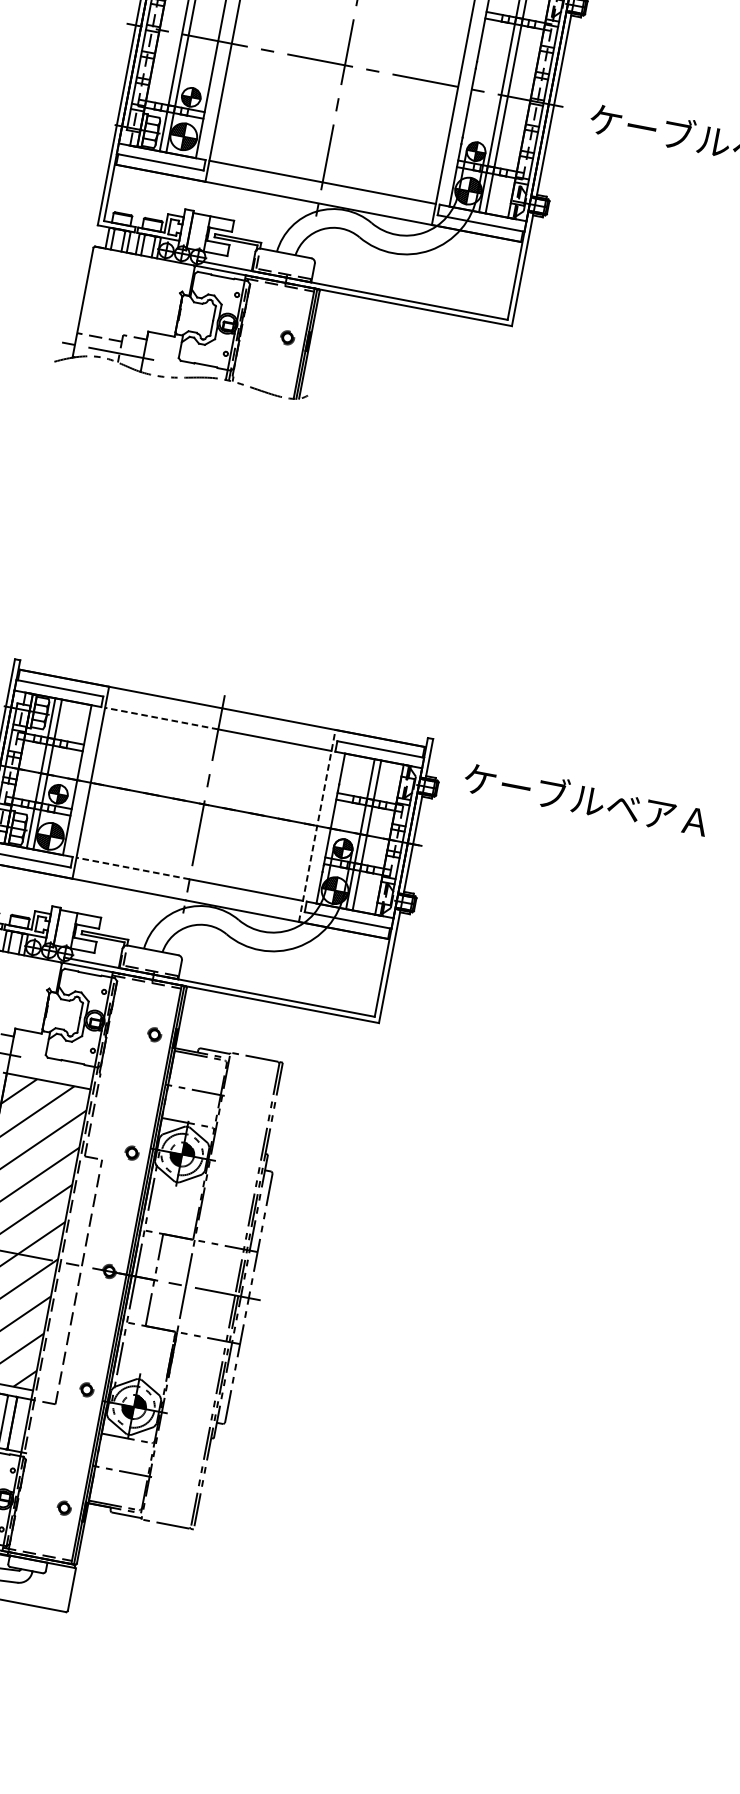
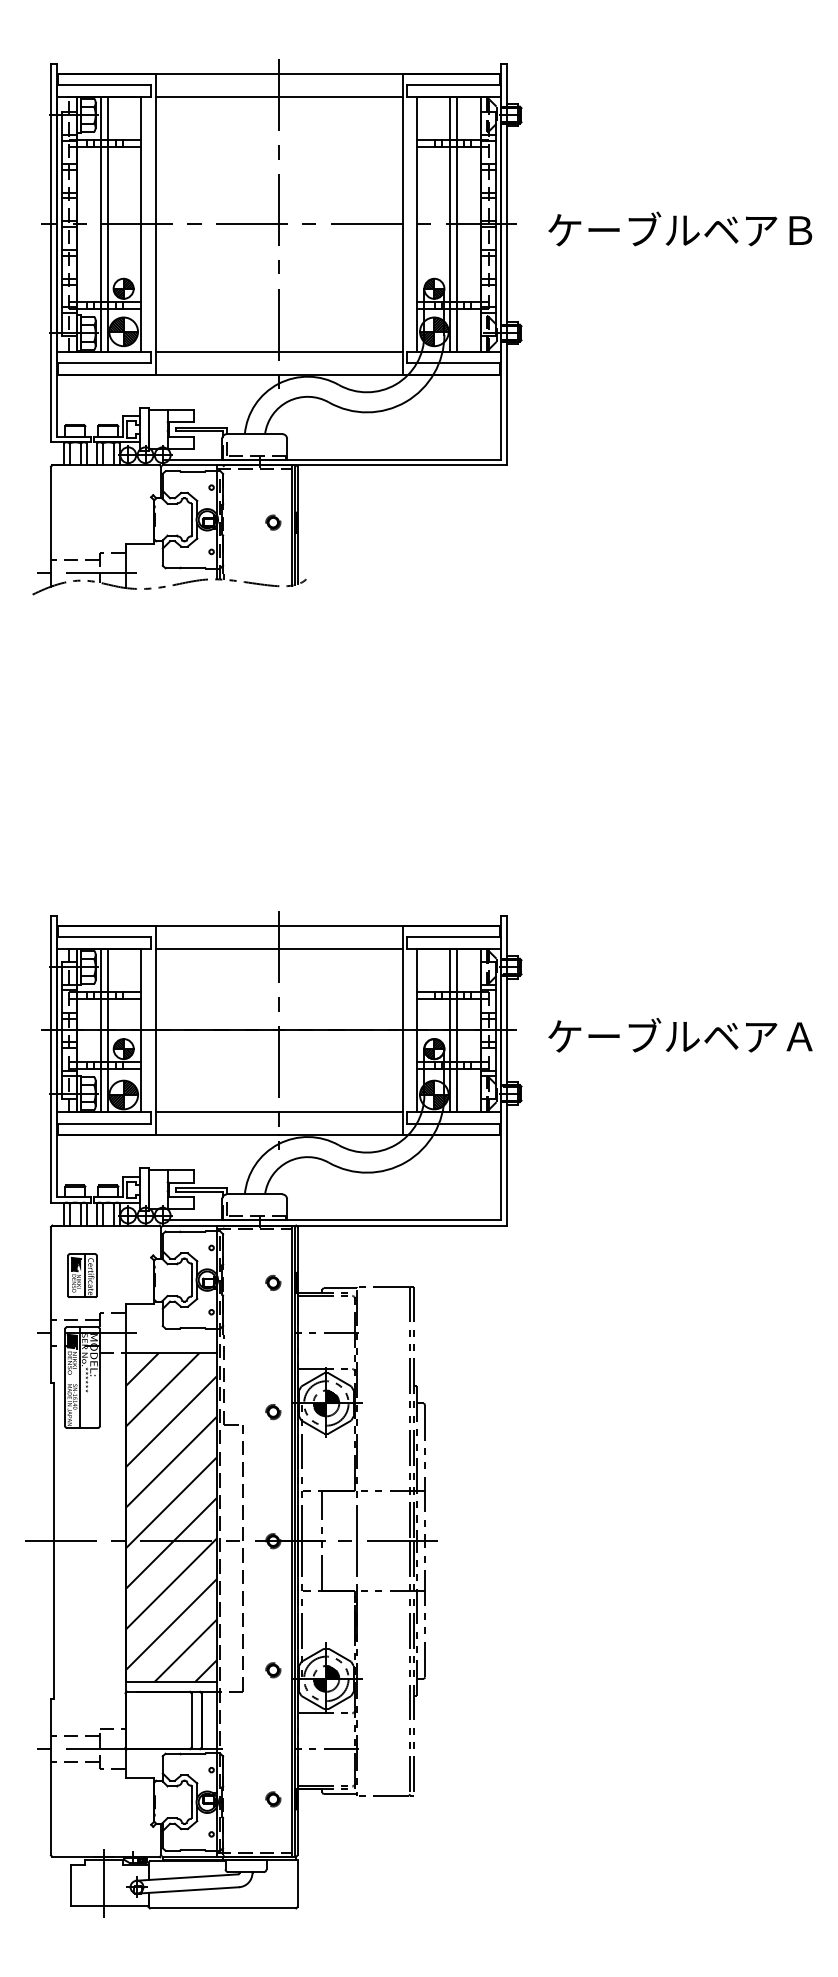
line: (161, 718) -> (217, 948), dashed -> solid
text: (586, 799) -> (680, 1035), moved
line: (317, 825) -> (402, 1030), dashed -> solid
line: (133, 868) -> (217, 1112), dashed -> solid

